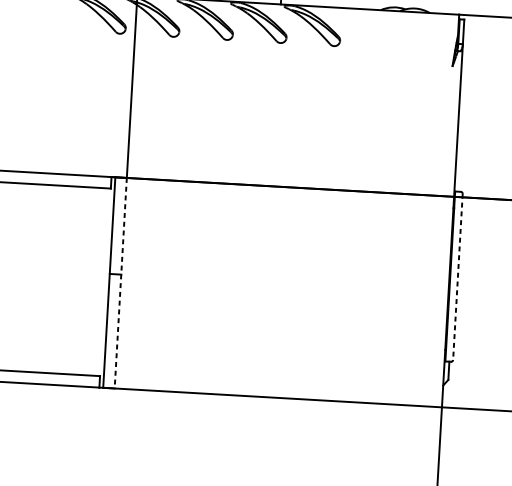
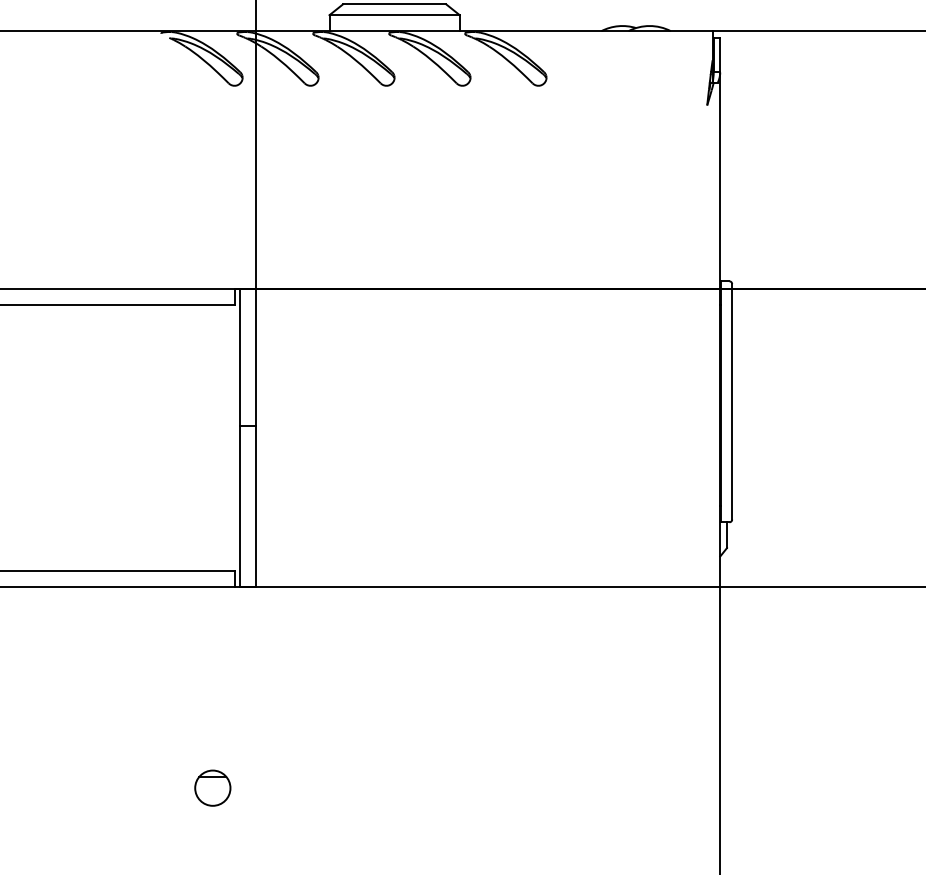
line: (458, 276) -> (732, 401), dashed -> solid
line: (120, 283) -> (256, 438), dashed -> solid

